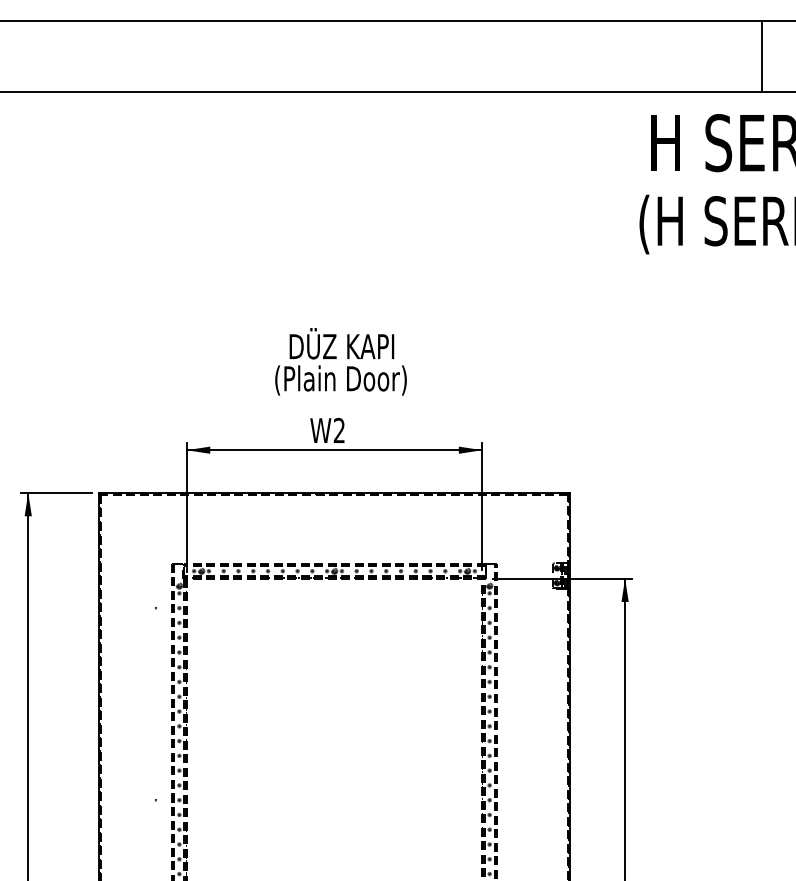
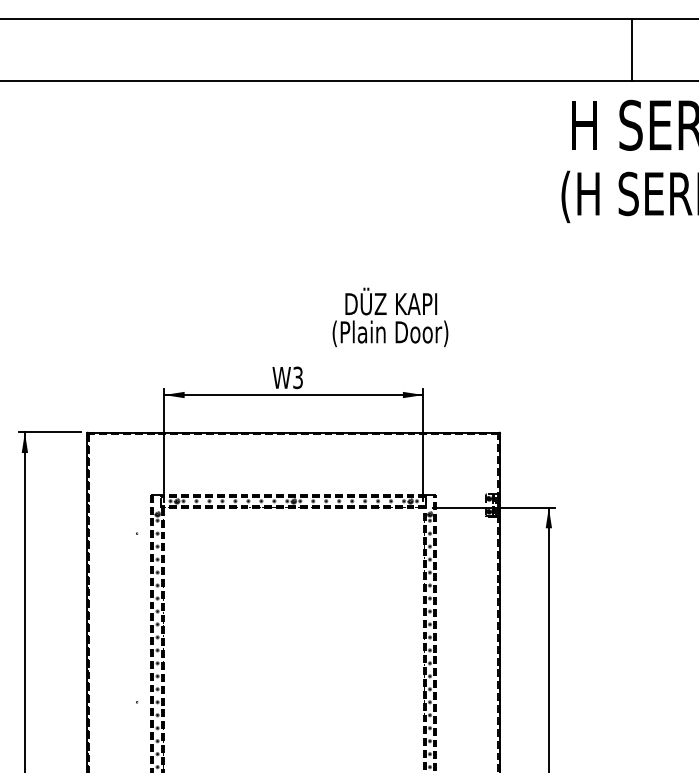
line: (762, 56) -> (632, 49), moved
text: (341, 361) -> (390, 317), moved
text: (338, 431) -> (297, 378), W2 -> W3

